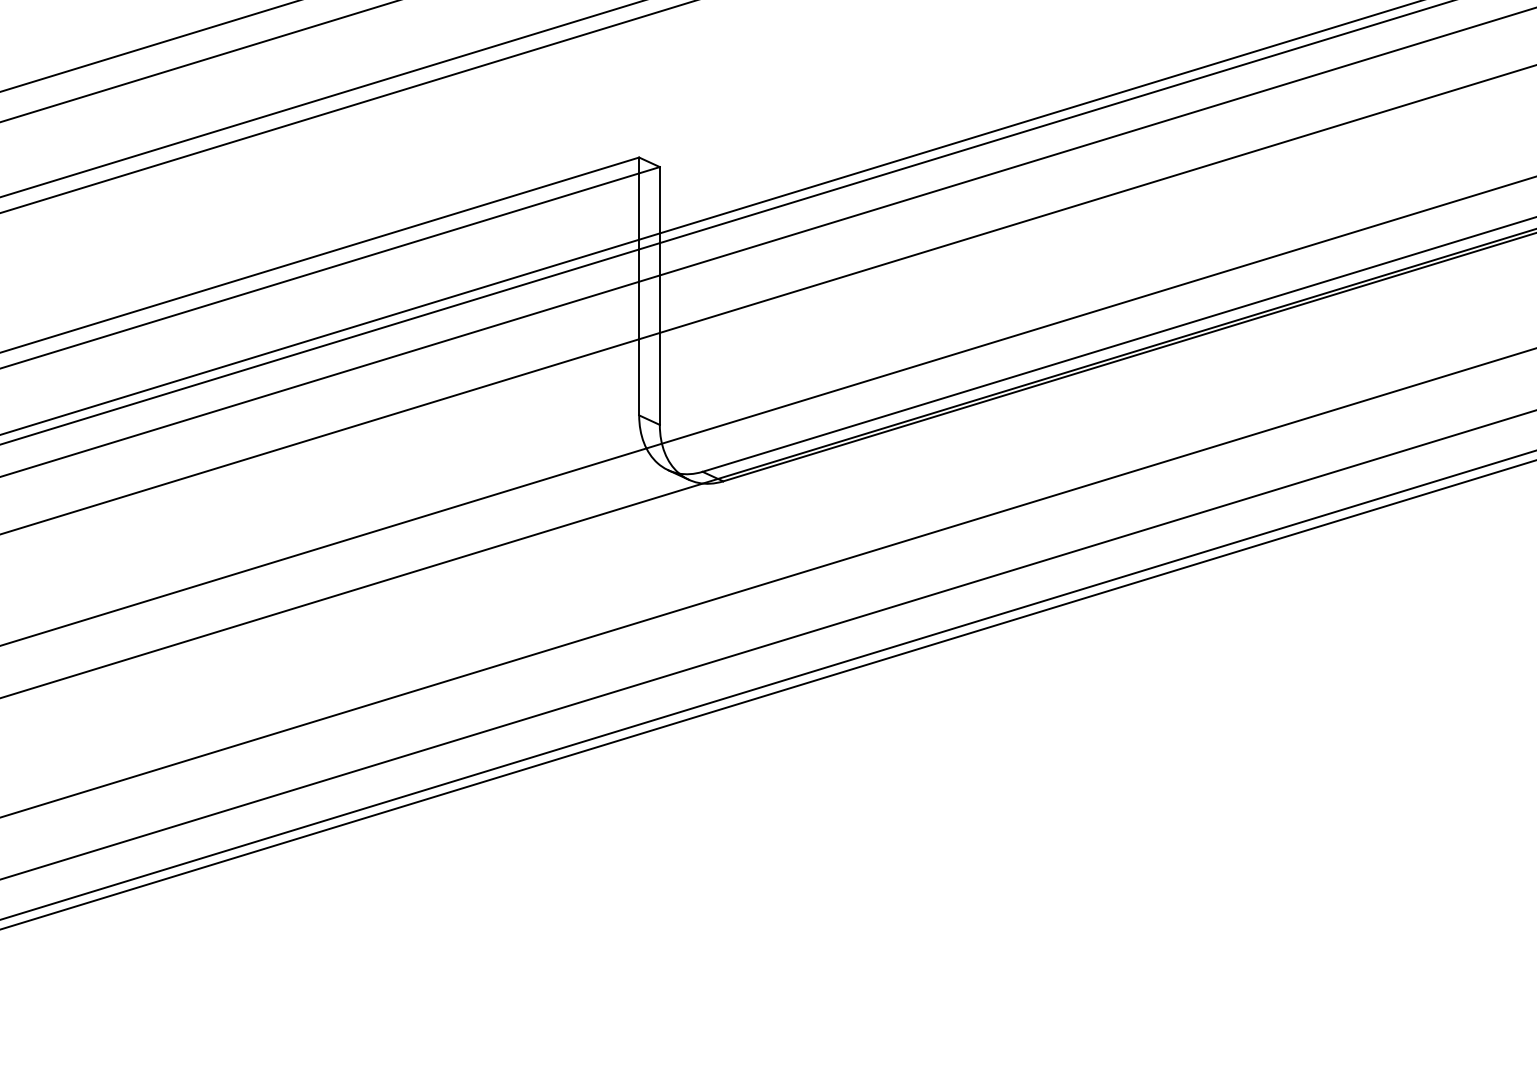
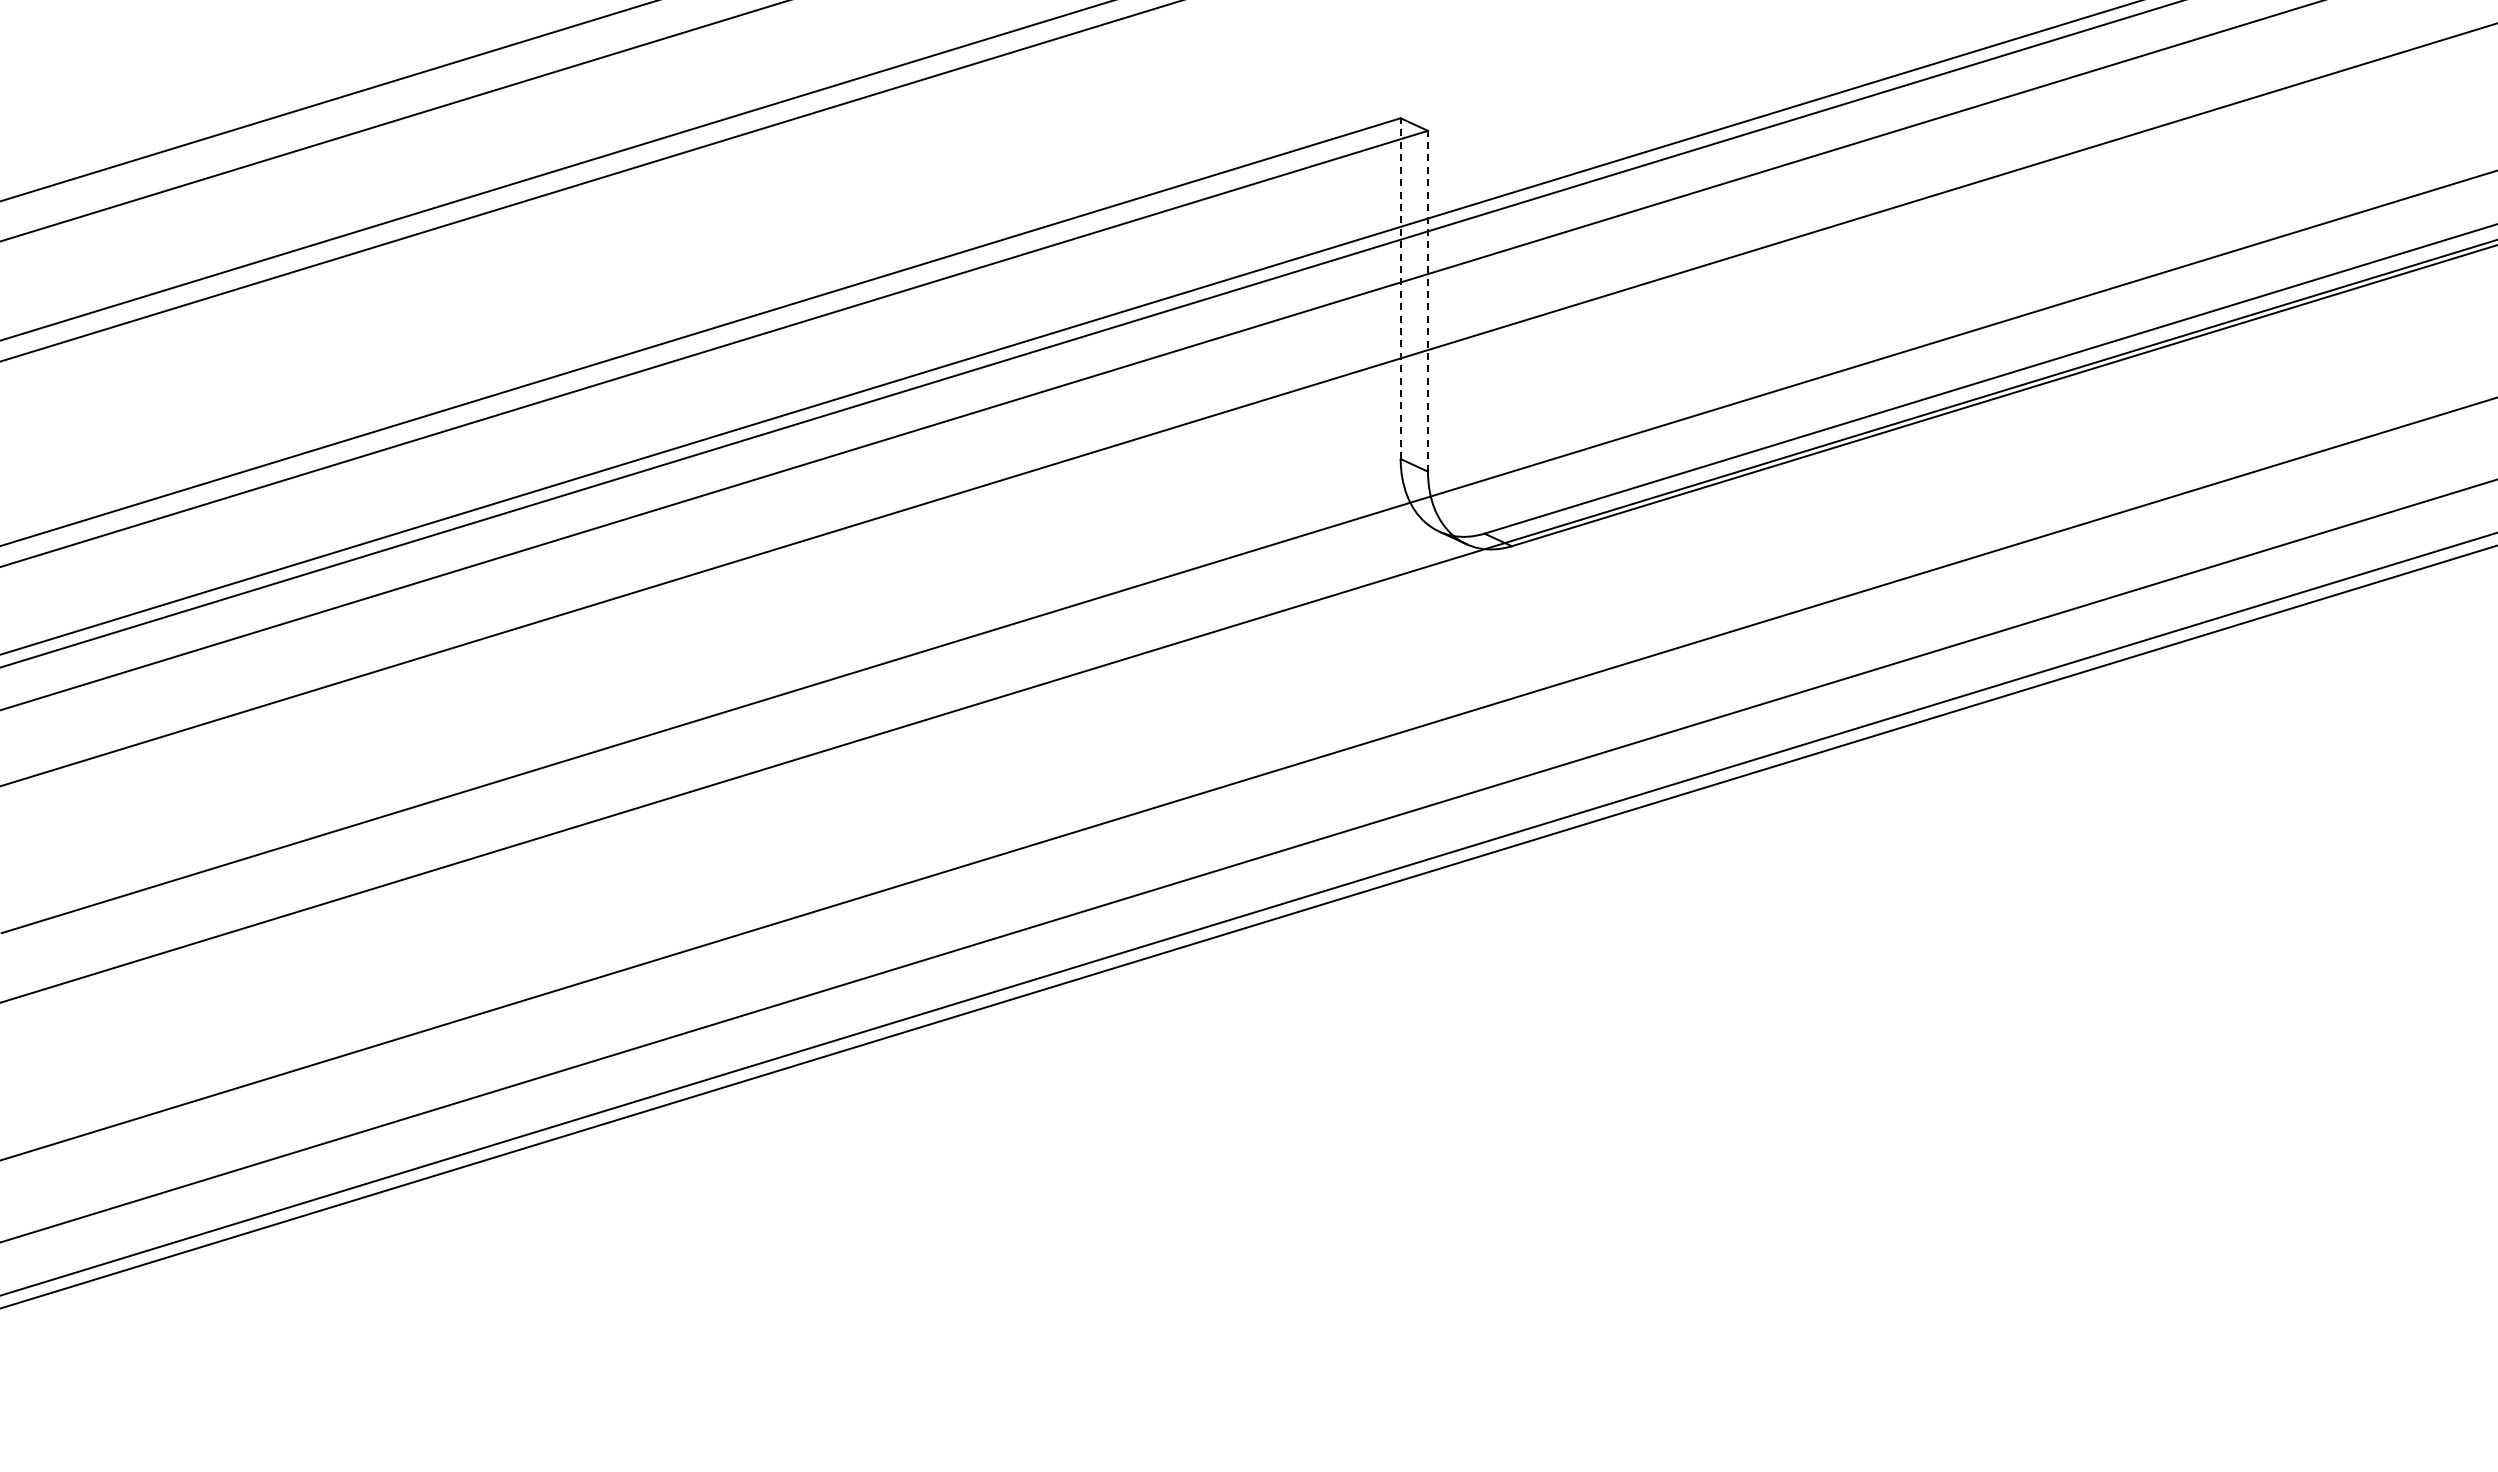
line: (639, 286) -> (1400, 288), solid -> dashed
line: (659, 295) -> (1427, 300), solid -> dashed

